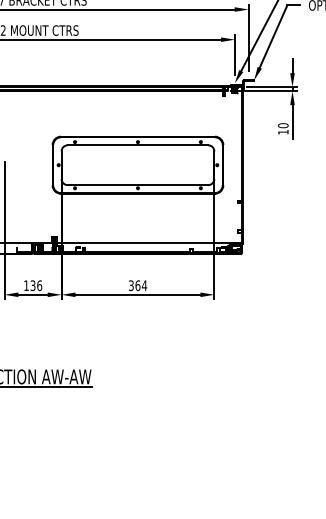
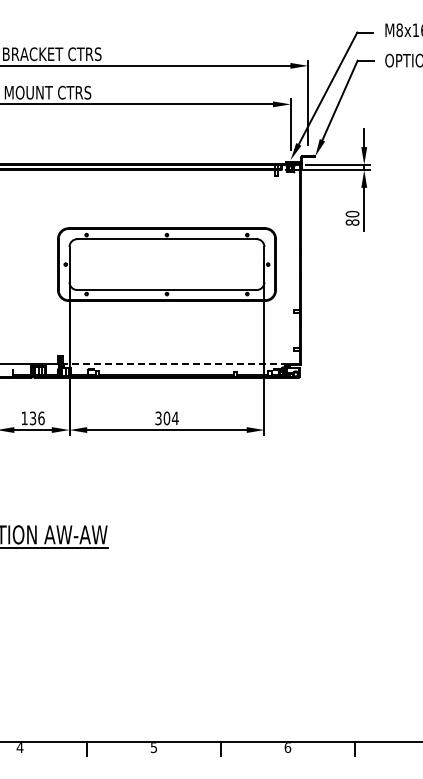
text: (283, 132) -> (352, 222), 10 -> 80
line: (143, 243) -> (173, 364), solid -> dashed
text: (137, 284) -> (166, 417), 364 -> 304

